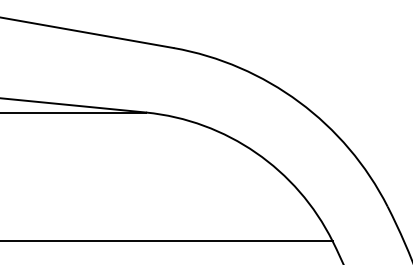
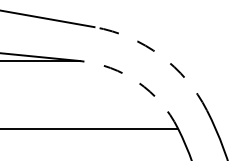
arc: (299, 101) -> (160, 55), solid -> dashed
arc: (255, 153) -> (137, 82), solid -> dashed

